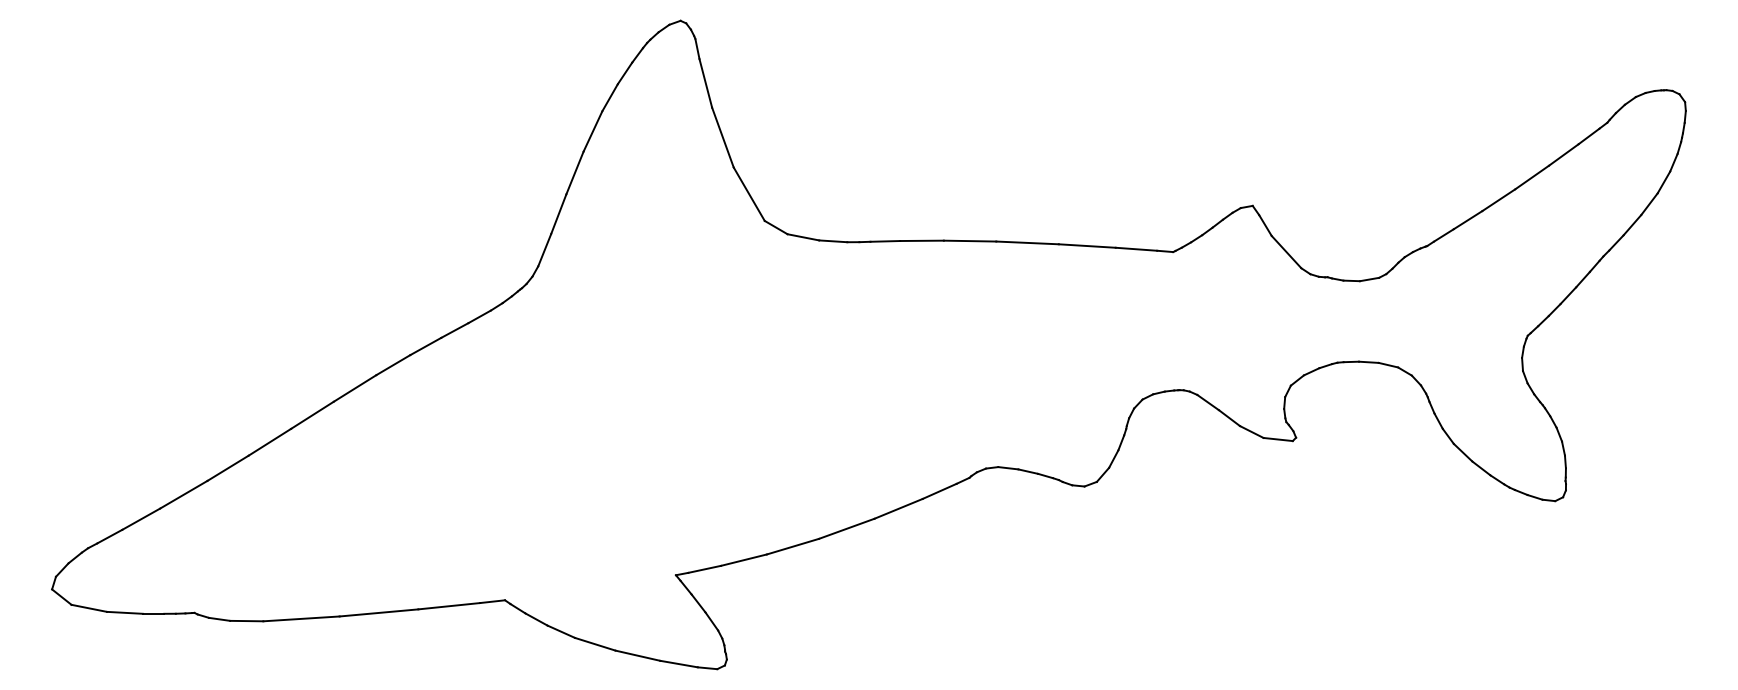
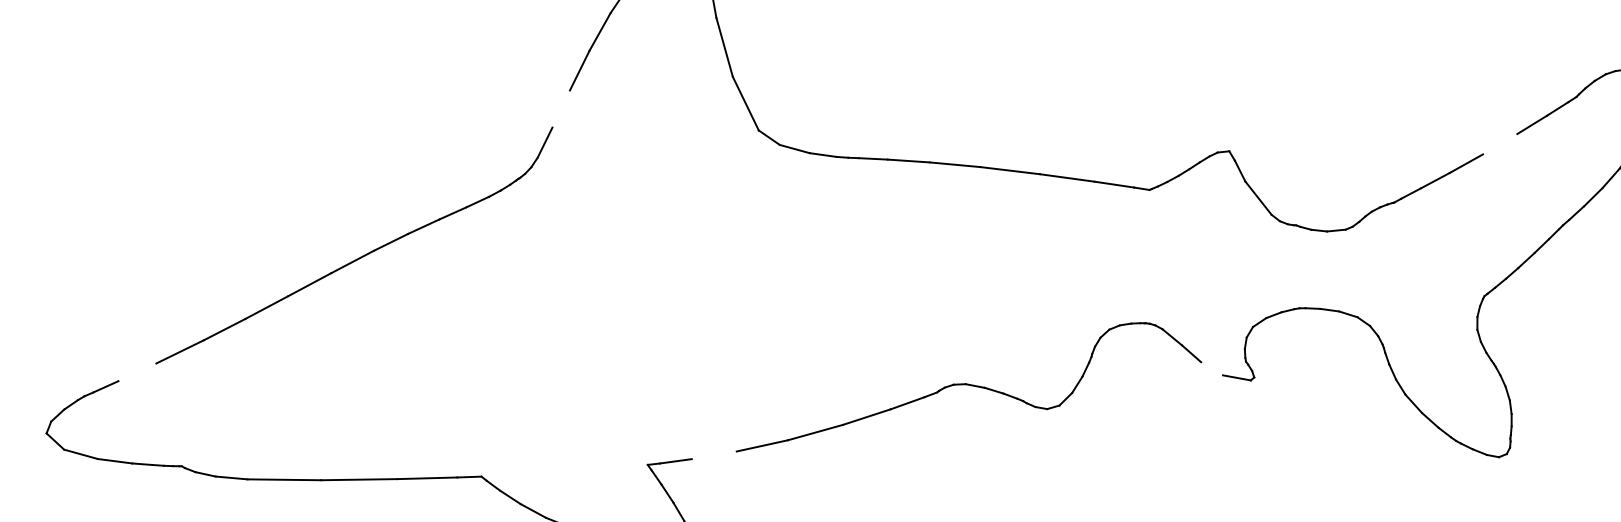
line: (1532, 177) -> (1500, 144), removed
line: (558, 214) -> (560, 109), removed
line: (1251, 431) -> (1211, 368), removed
line: (141, 518) -> (137, 371), removed
line: (743, 559) -> (713, 454), removed

